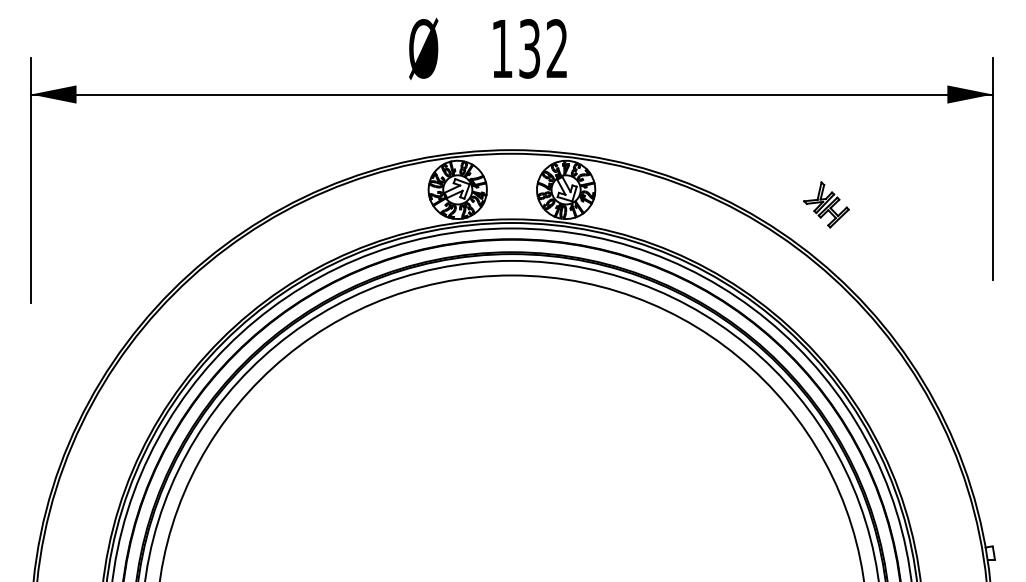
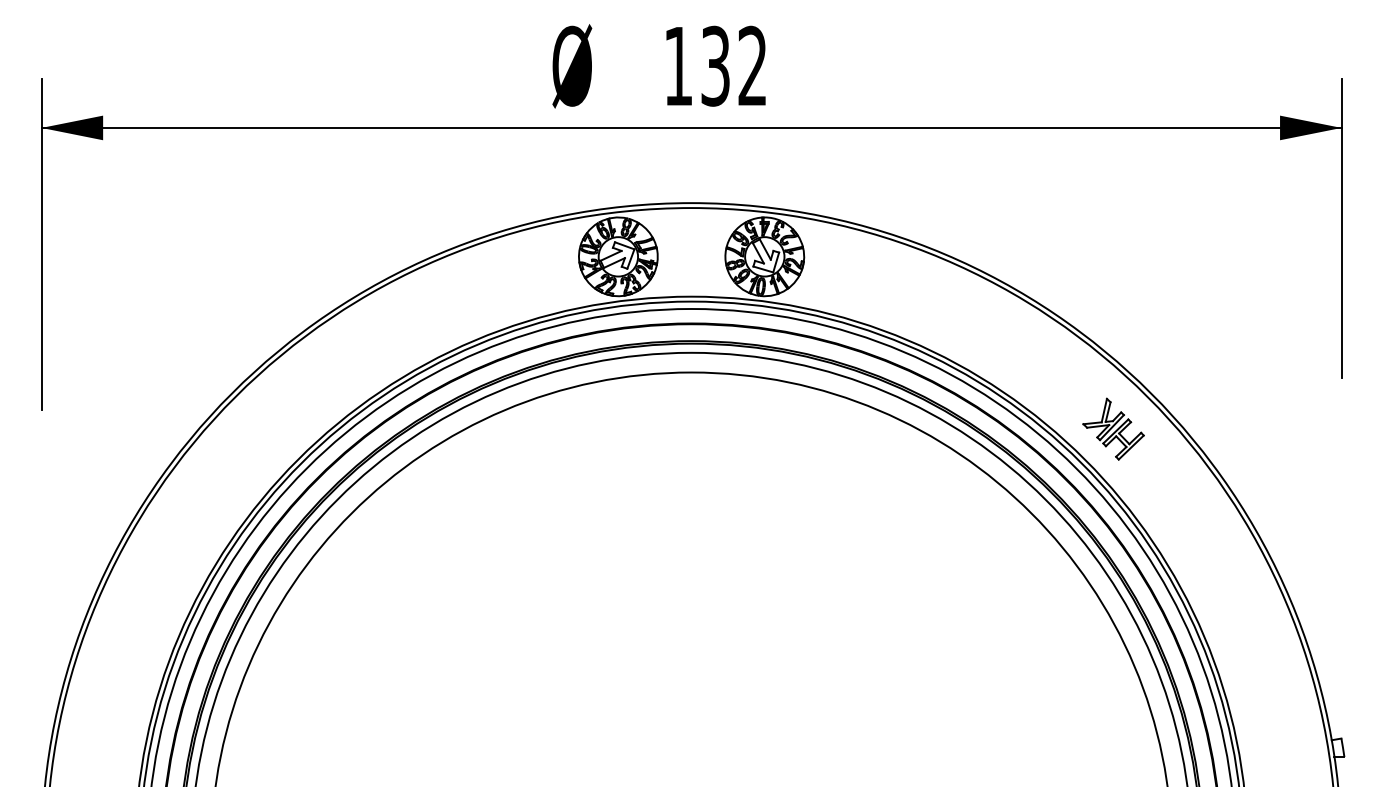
part: (826, 204) -> (1113, 428), moved

